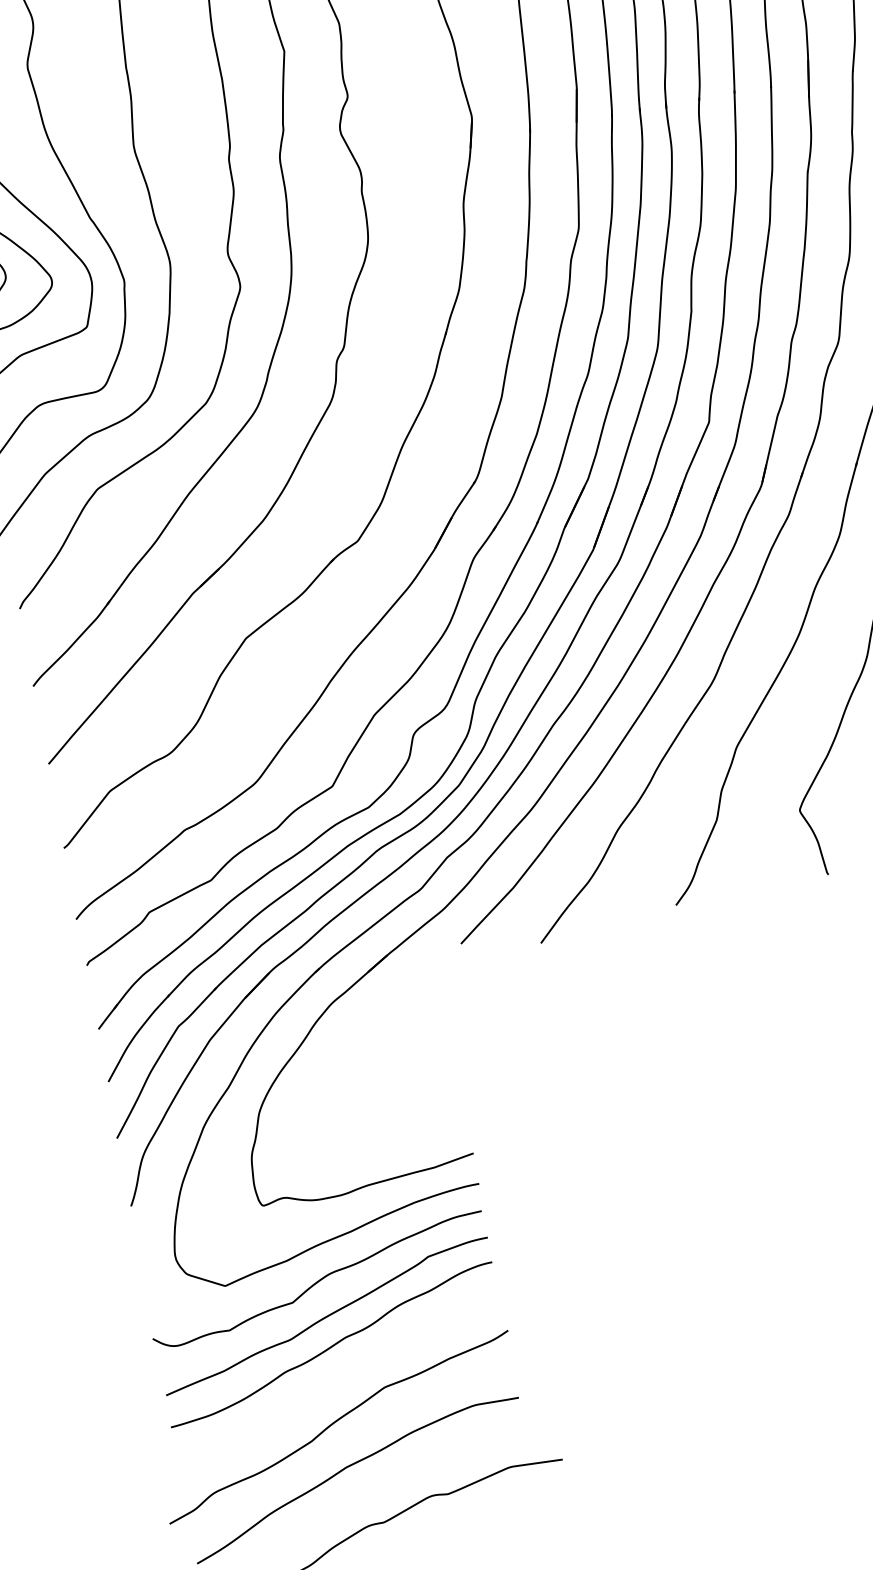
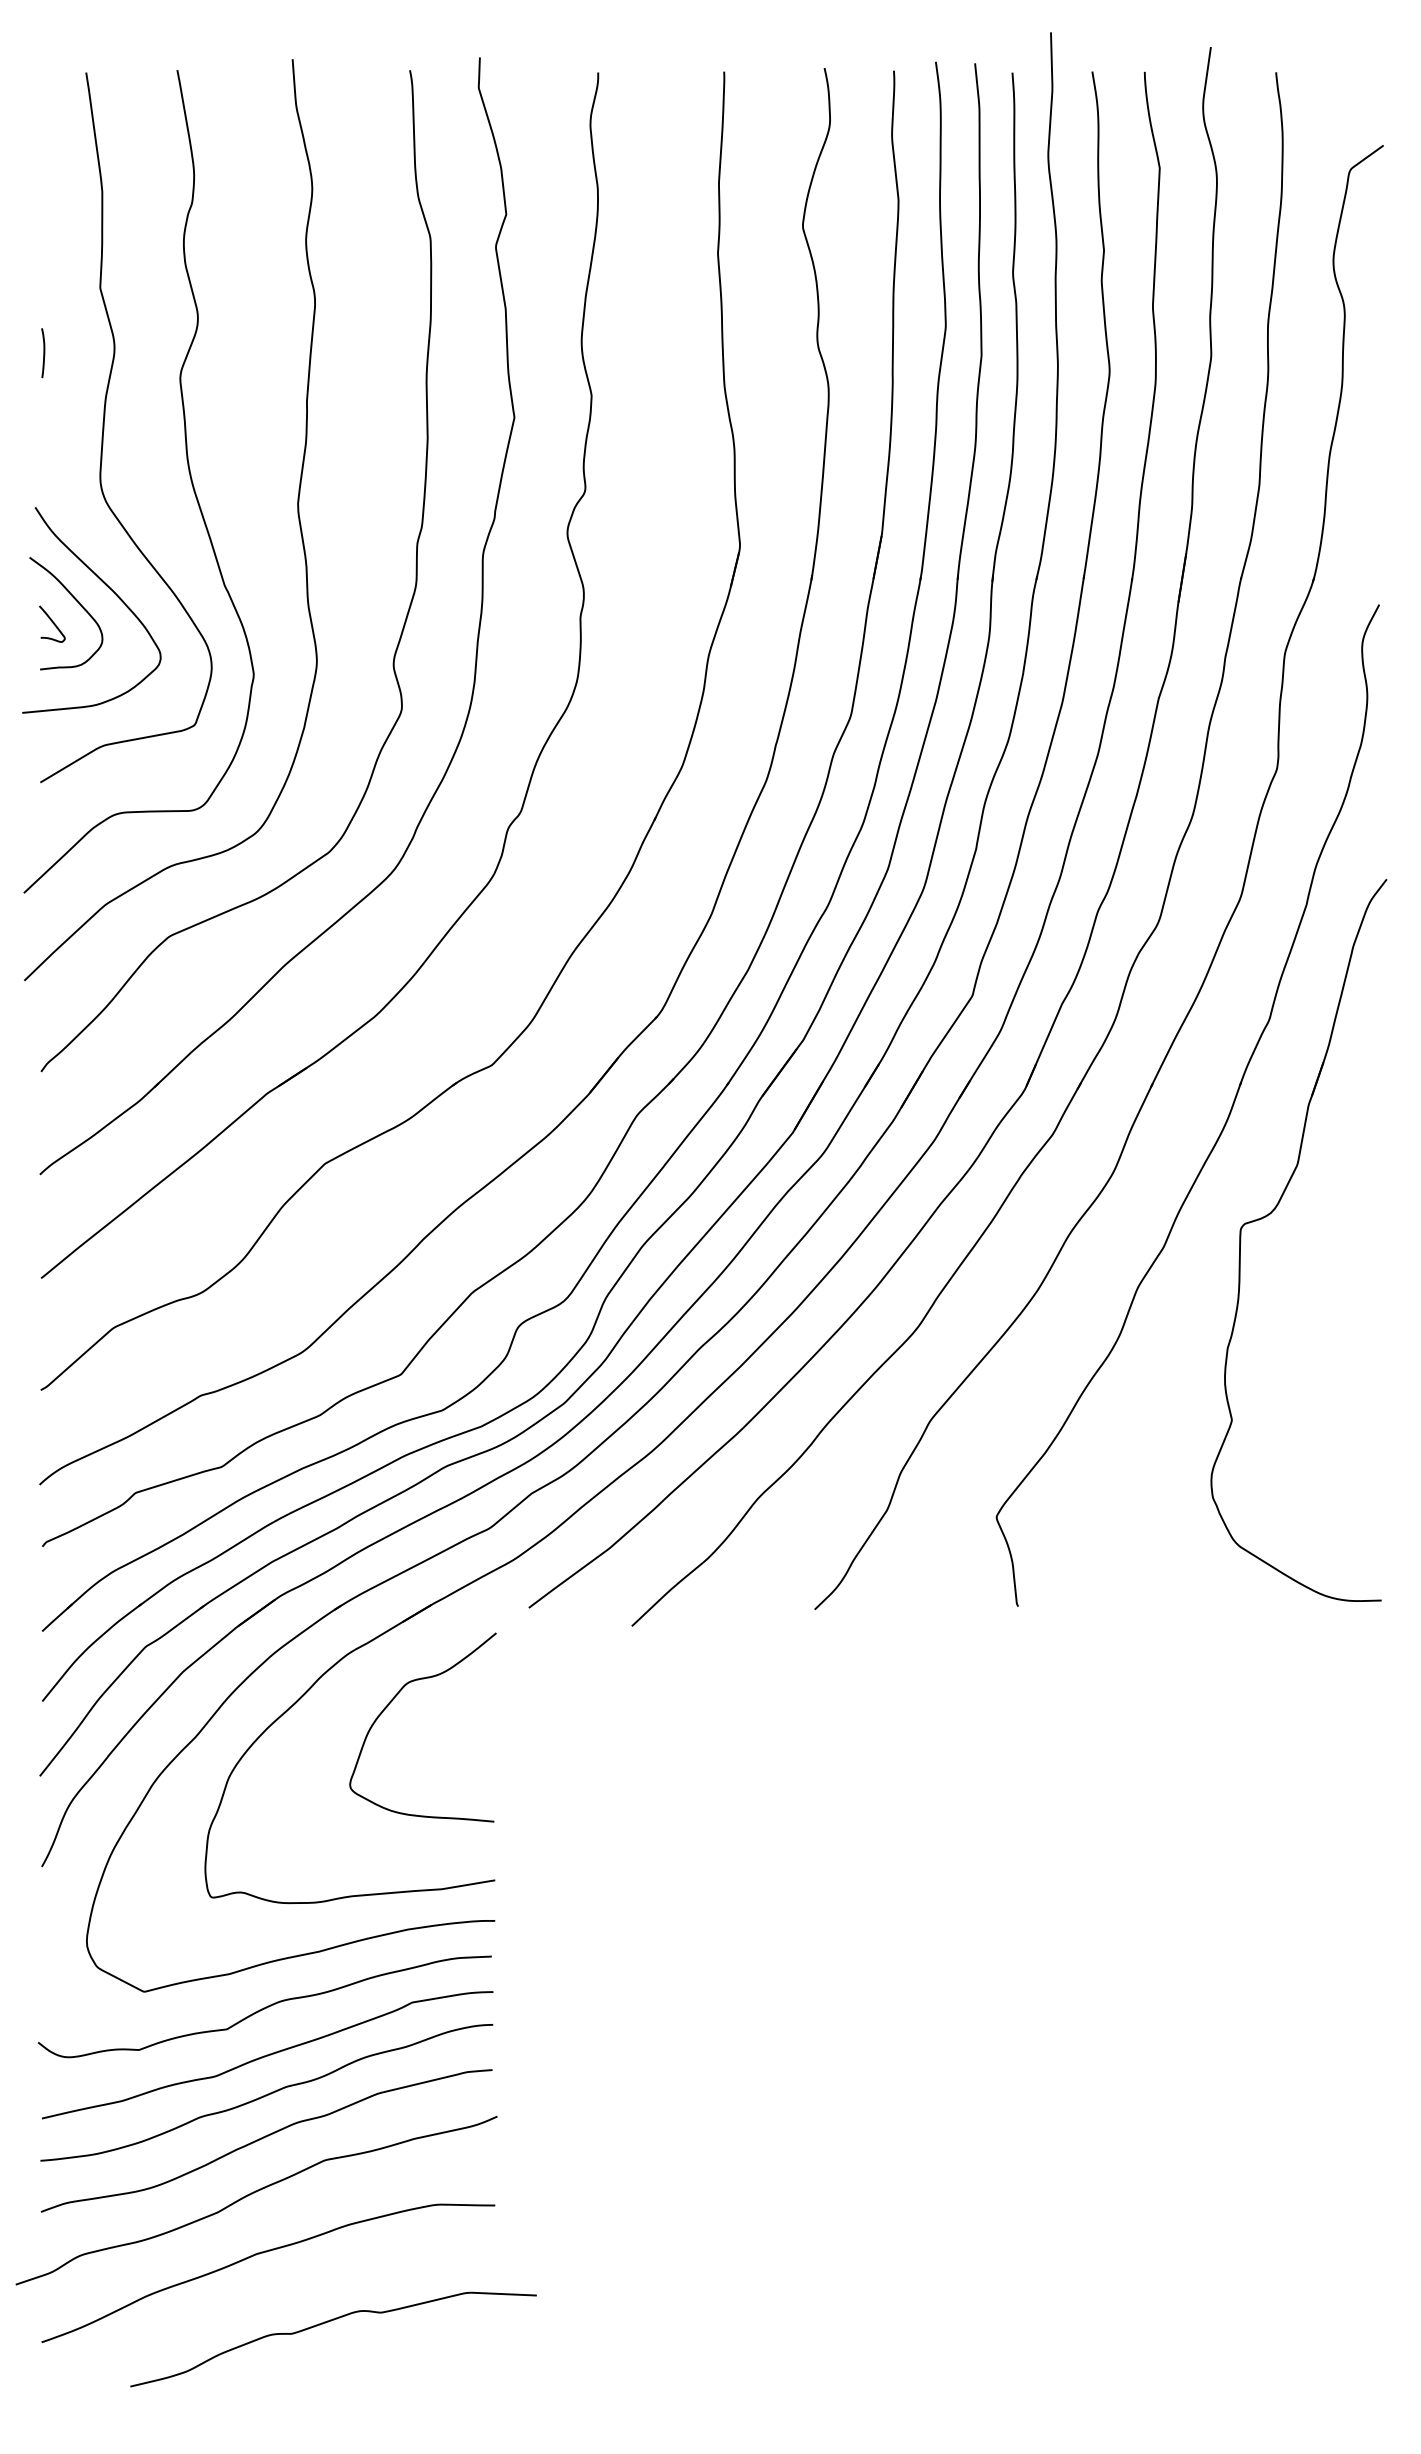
curve: (372, 1032) -> (393, 1700), added
curve: (336, 1379) -> (264, 2138), added

